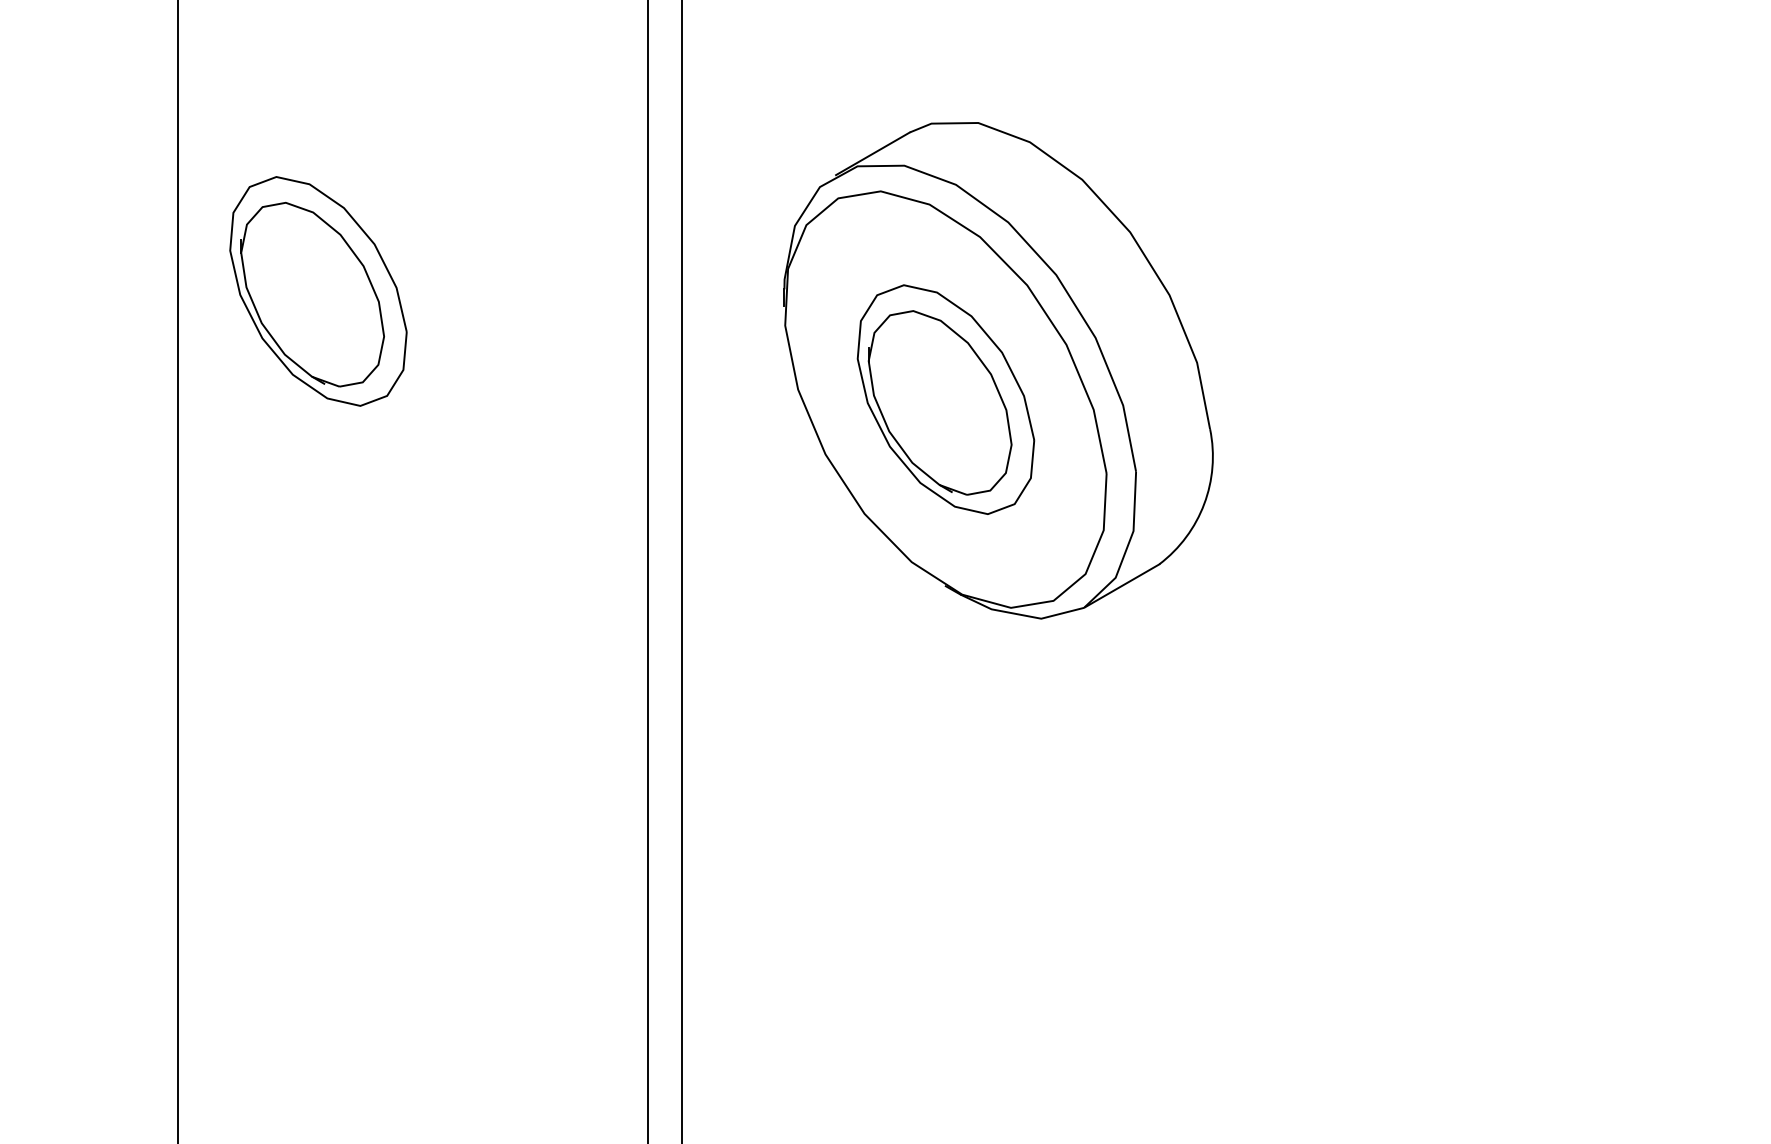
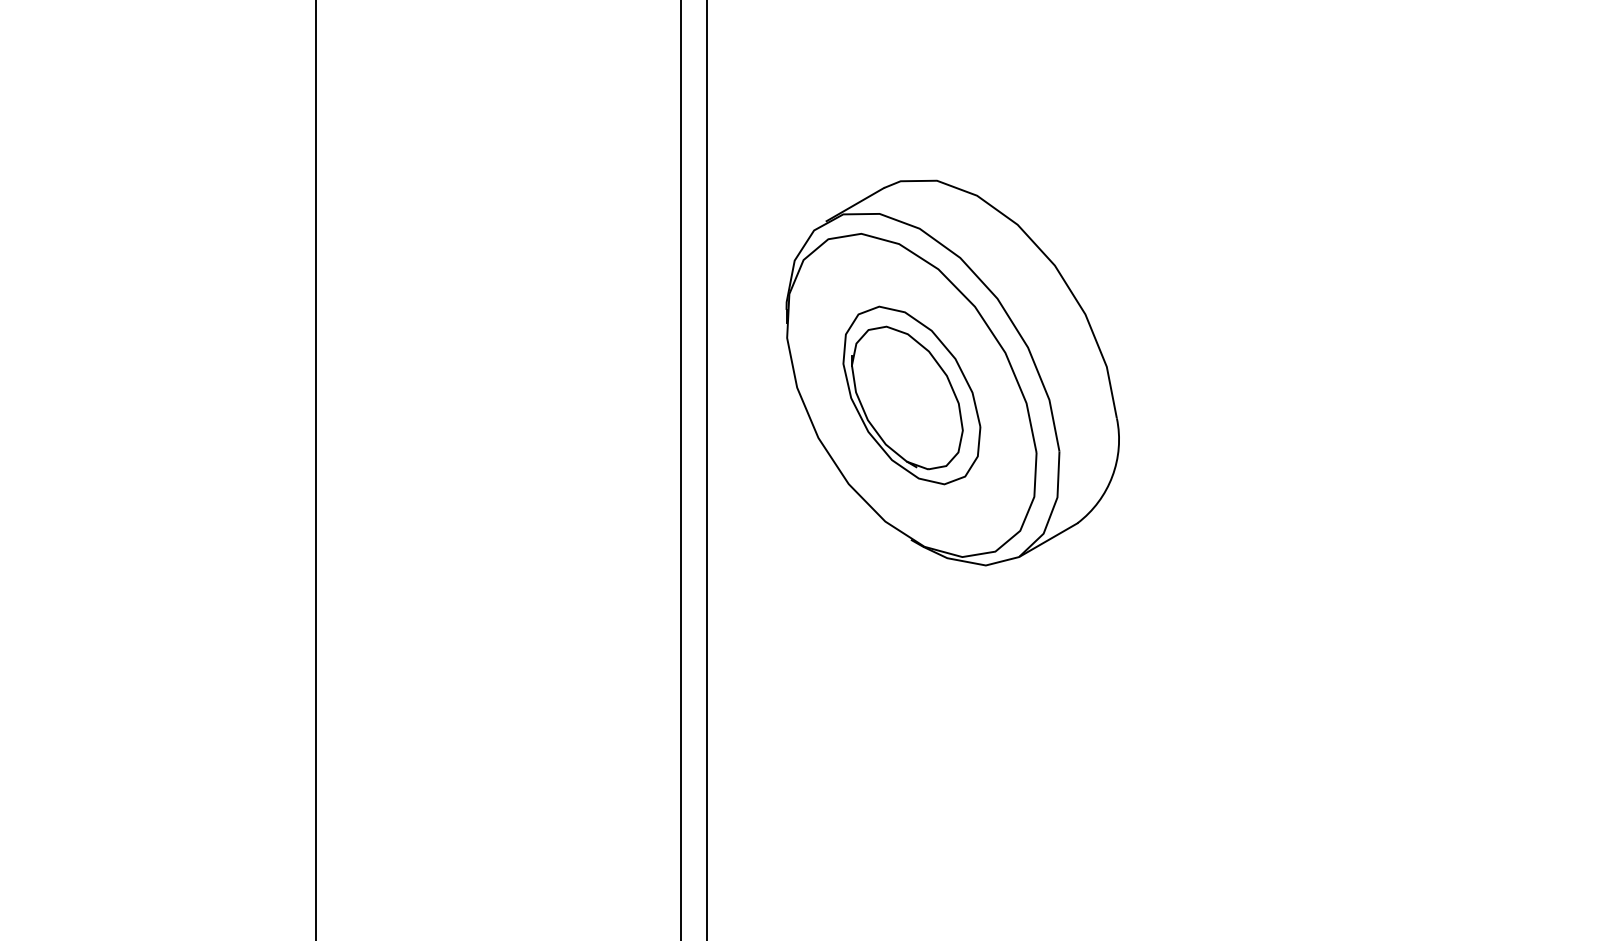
part: (317, 291) -> (424, 311), removed

